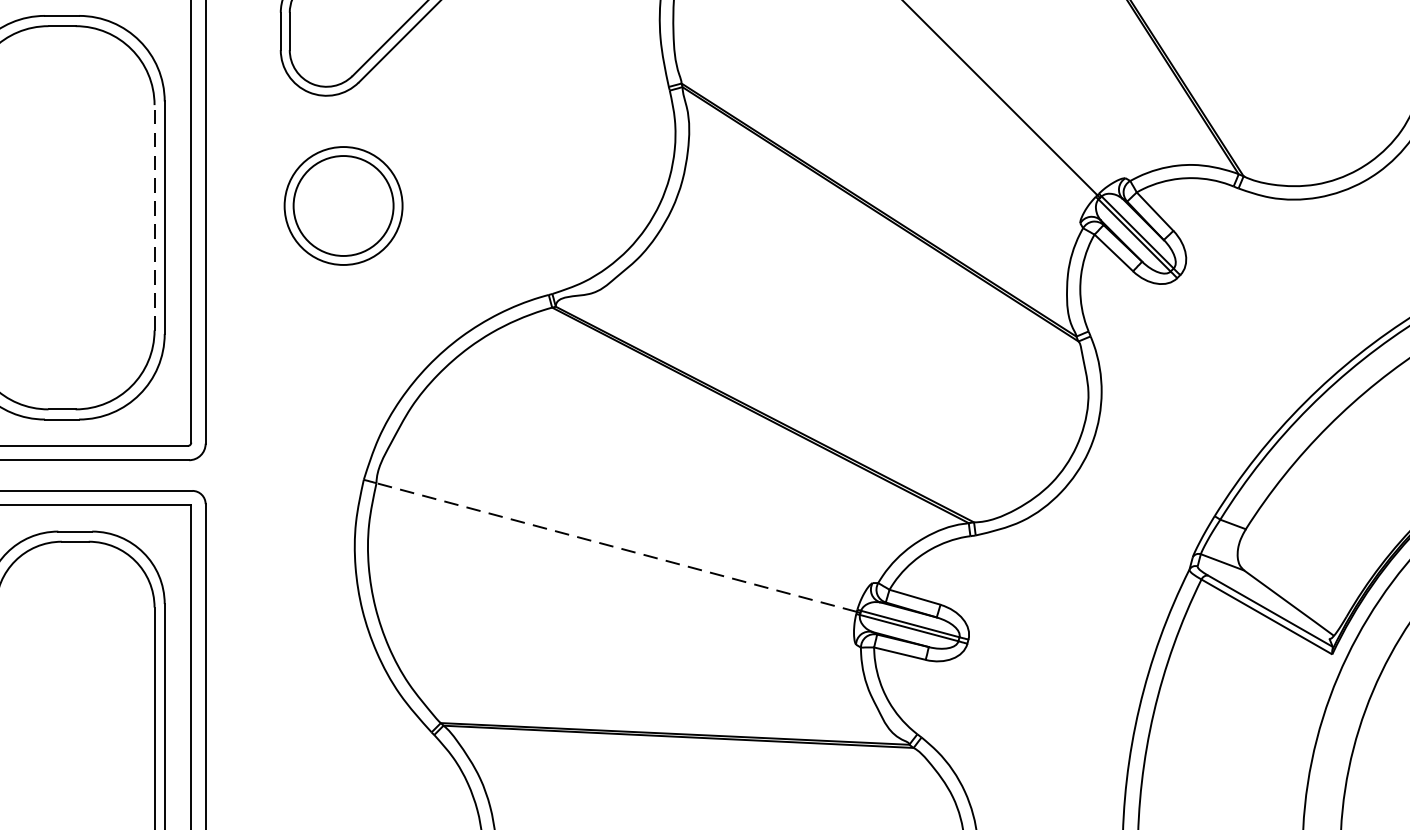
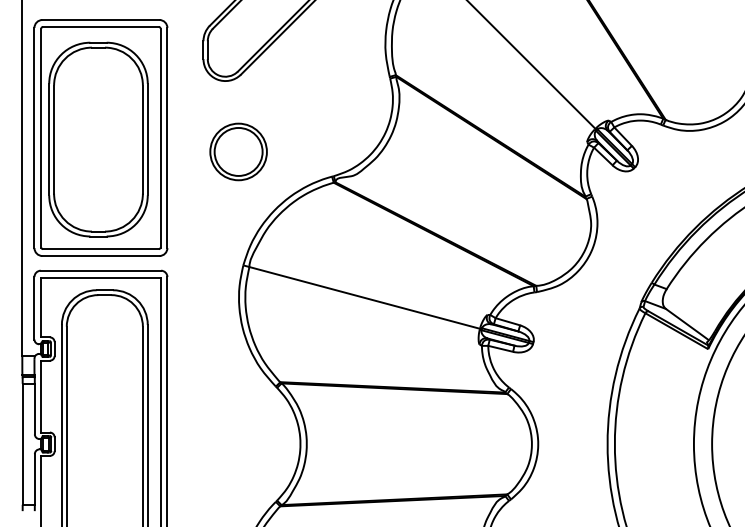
part: (343, 205) -> (238, 151), moved
line: (153, 217) -> (142, 139), dashed -> solid
line: (616, 546) -> (364, 297), dashed -> solid

